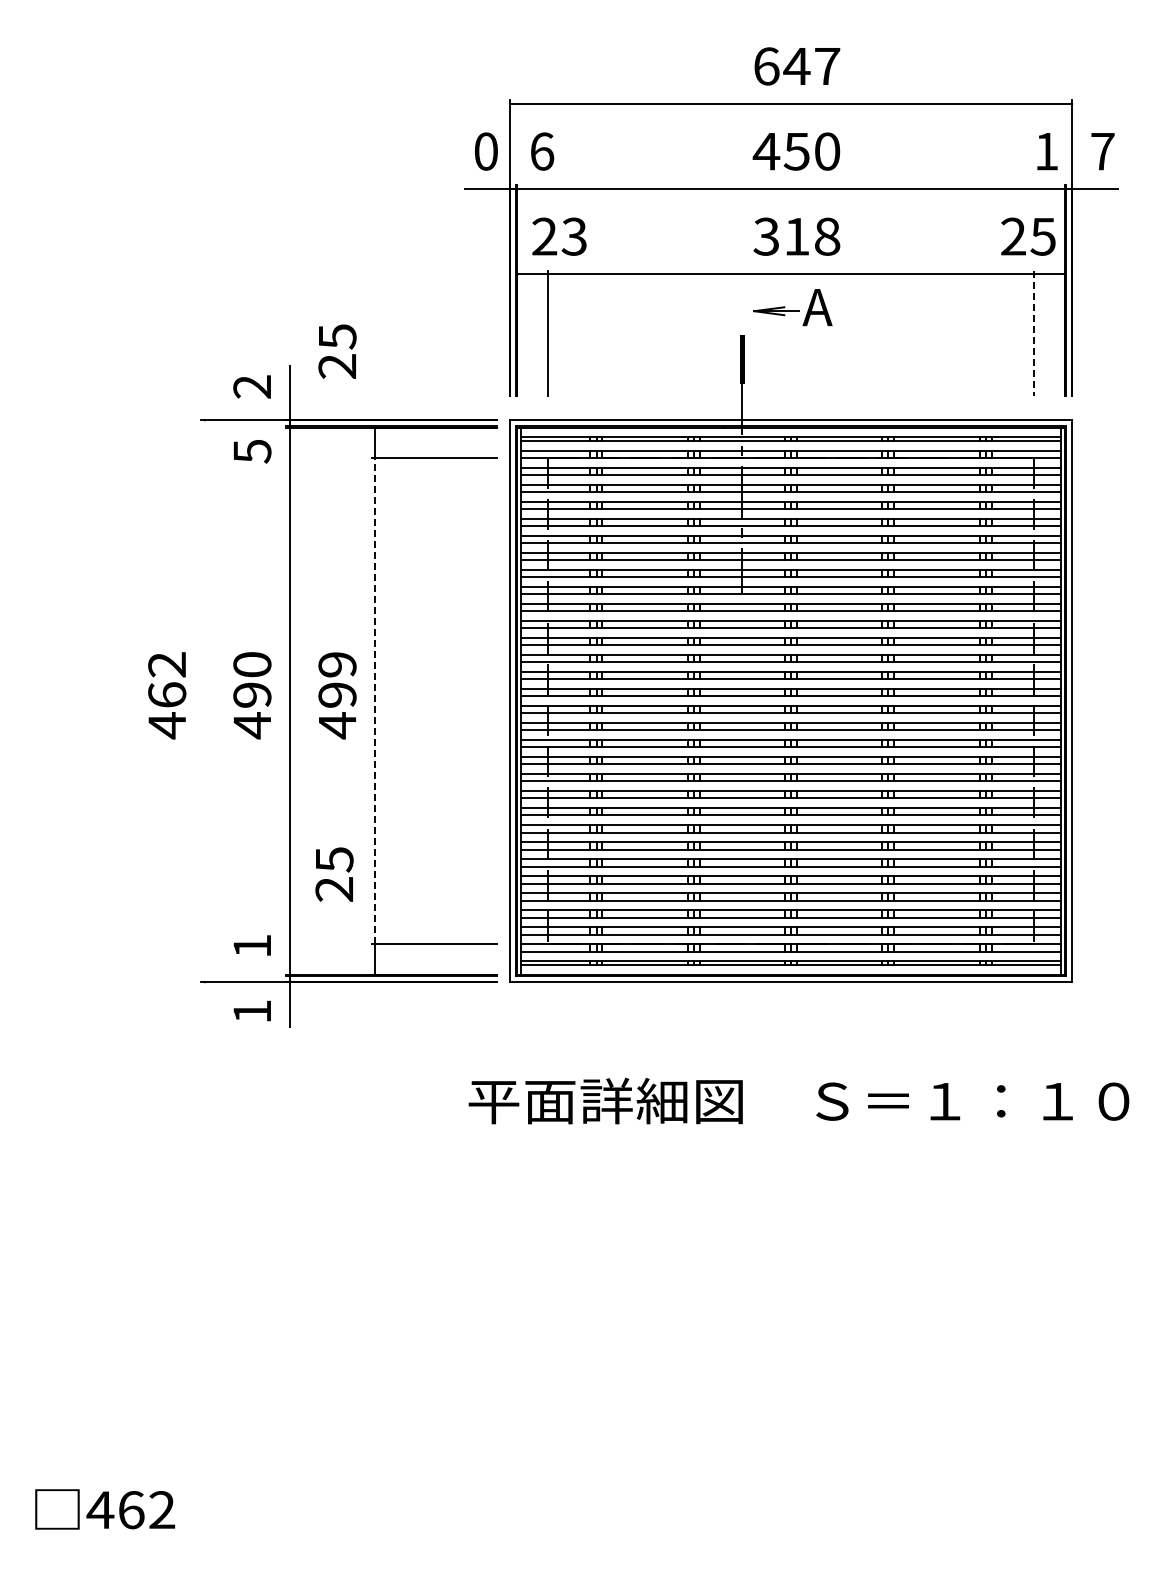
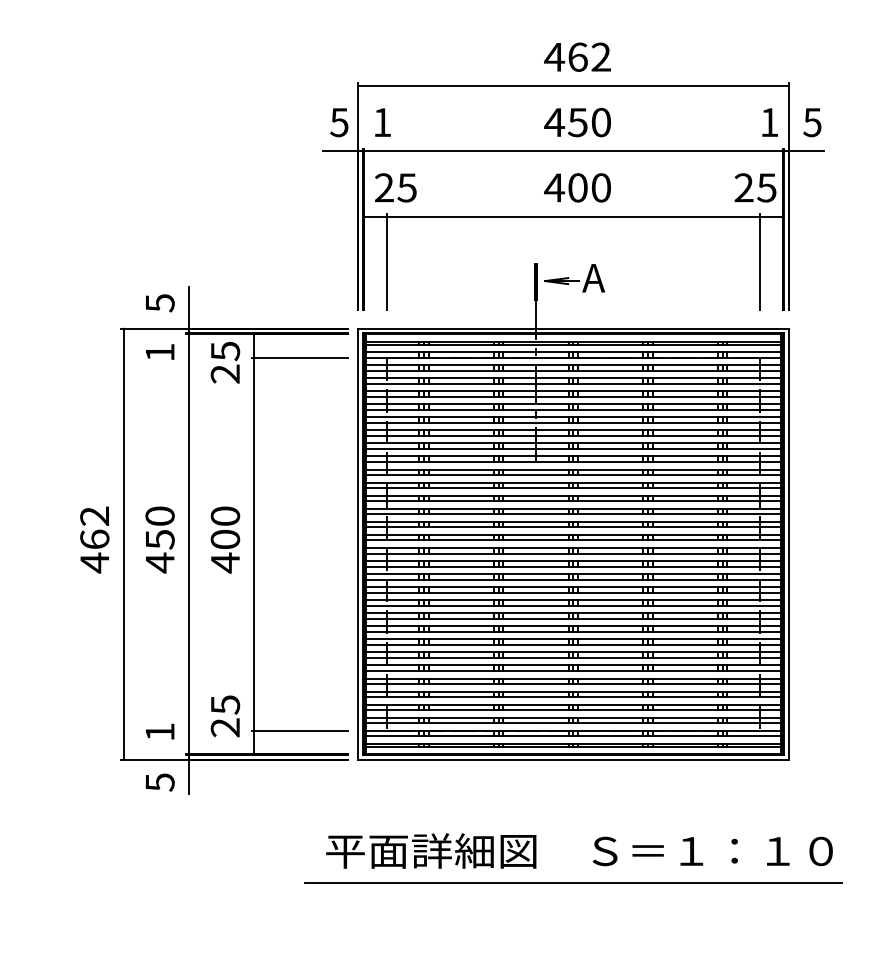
text: (796, 66) -> (577, 57), 647 -> 462
text: (485, 151) -> (338, 122), 0 -> 5
text: (542, 151) -> (382, 122), 6 -> 1
text: (1102, 151) -> (812, 122), 7 -> 5
text: (573, 236) -> (406, 187), 23 -> 25
text: (796, 236) -> (577, 187), 318 -> 400
part: (792, 307) -> (574, 278), moved
line: (1034, 333) -> (760, 262), dashed -> solid
text: (337, 351) -> (225, 362), moved
text: (252, 387) -> (160, 303), 2 -> 5
text: (252, 451) -> (160, 352), 5 -> 1
text: (337, 679) -> (225, 527), 499 -> 400
text: (252, 695) -> (160, 539), 490 -> 450
line: (375, 700) -> (254, 543), dashed -> solid
line: (204, 701) -> (123, 544), added
text: (334, 874) -> (225, 716), moved
text: (252, 1011) -> (160, 782), 1 -> 5
line: (790, 1142) -> (572, 882), added

